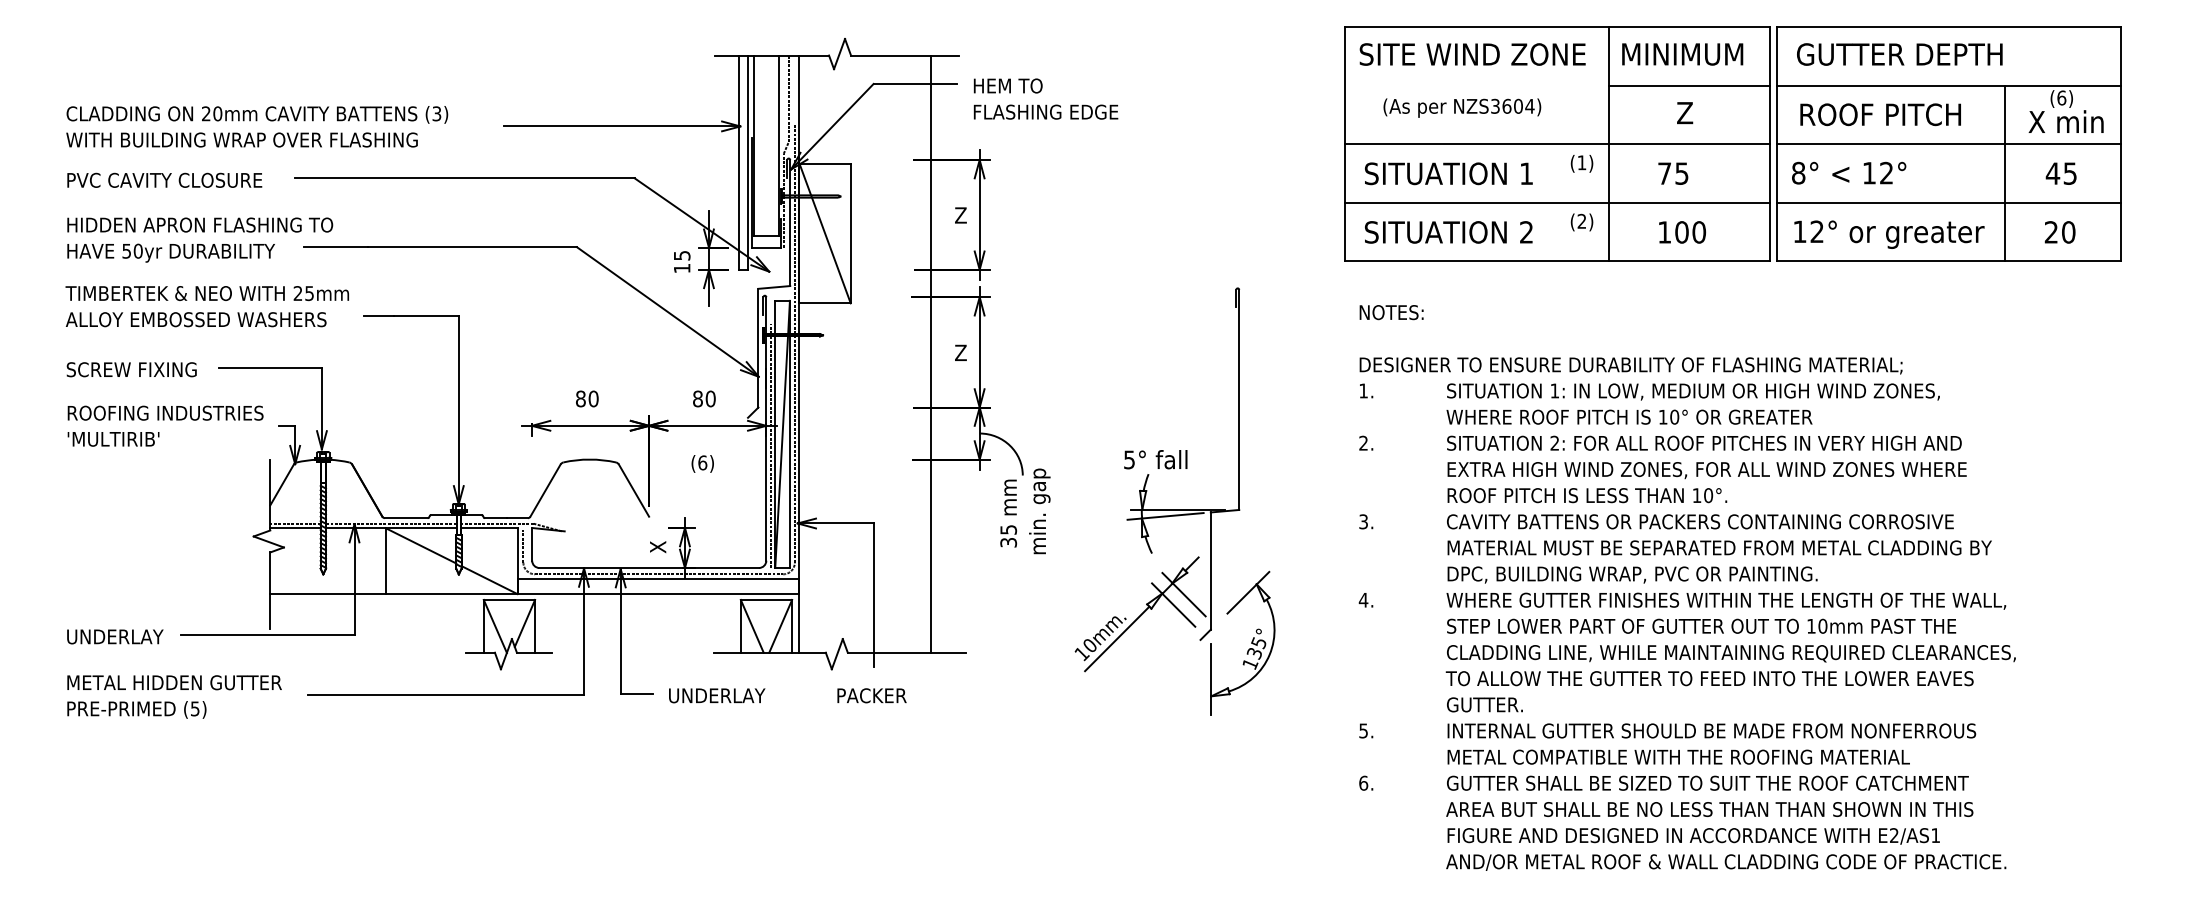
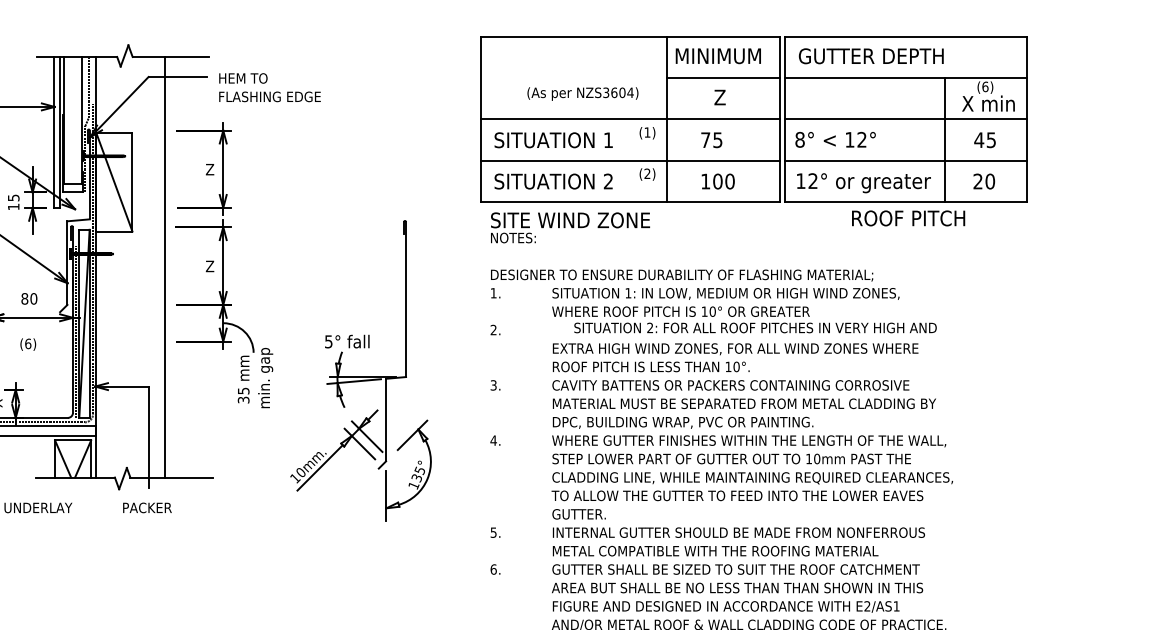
text: (1472, 54) -> (570, 220), moved
text: (1462, 107) -> (583, 93), moved
text: (1880, 114) -> (908, 218), moved
line: (931, 353) -> (165, 266), moved
text: (1704, 442) -> (755, 327), moved

